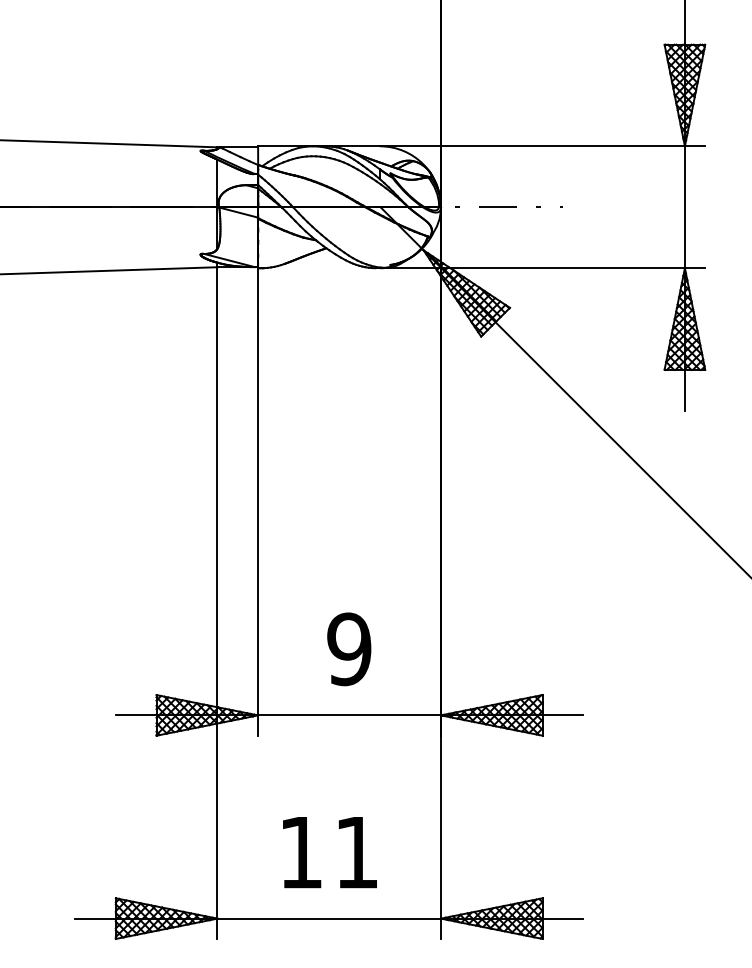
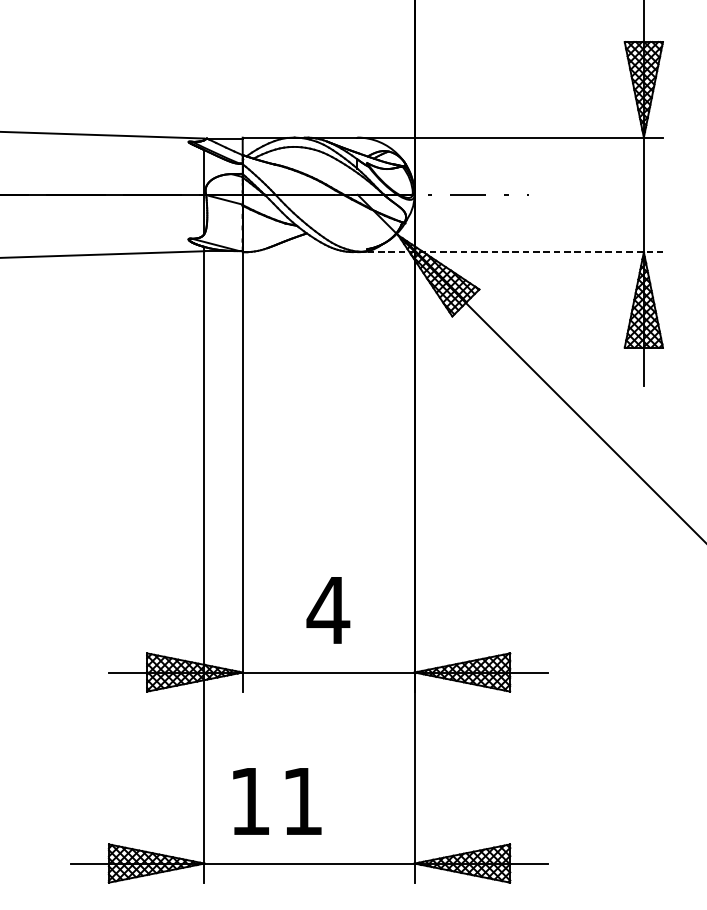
line: (542, 268) -> (510, 252), solid -> dashed
text: (349, 649) -> (328, 610), 9 -> 4
text: (329, 852) -> (276, 801), moved

